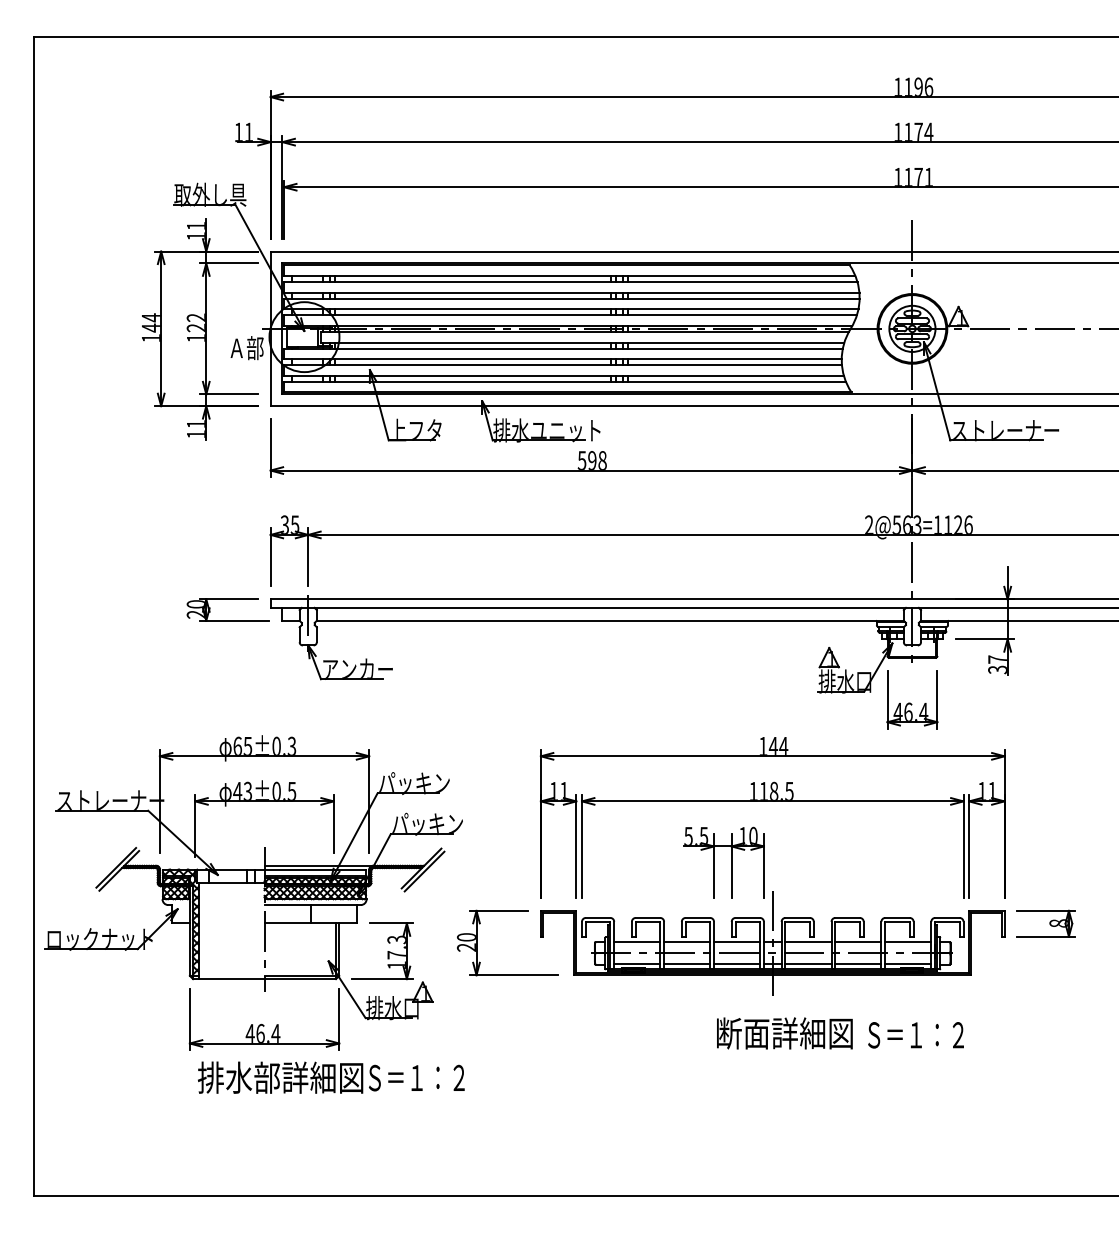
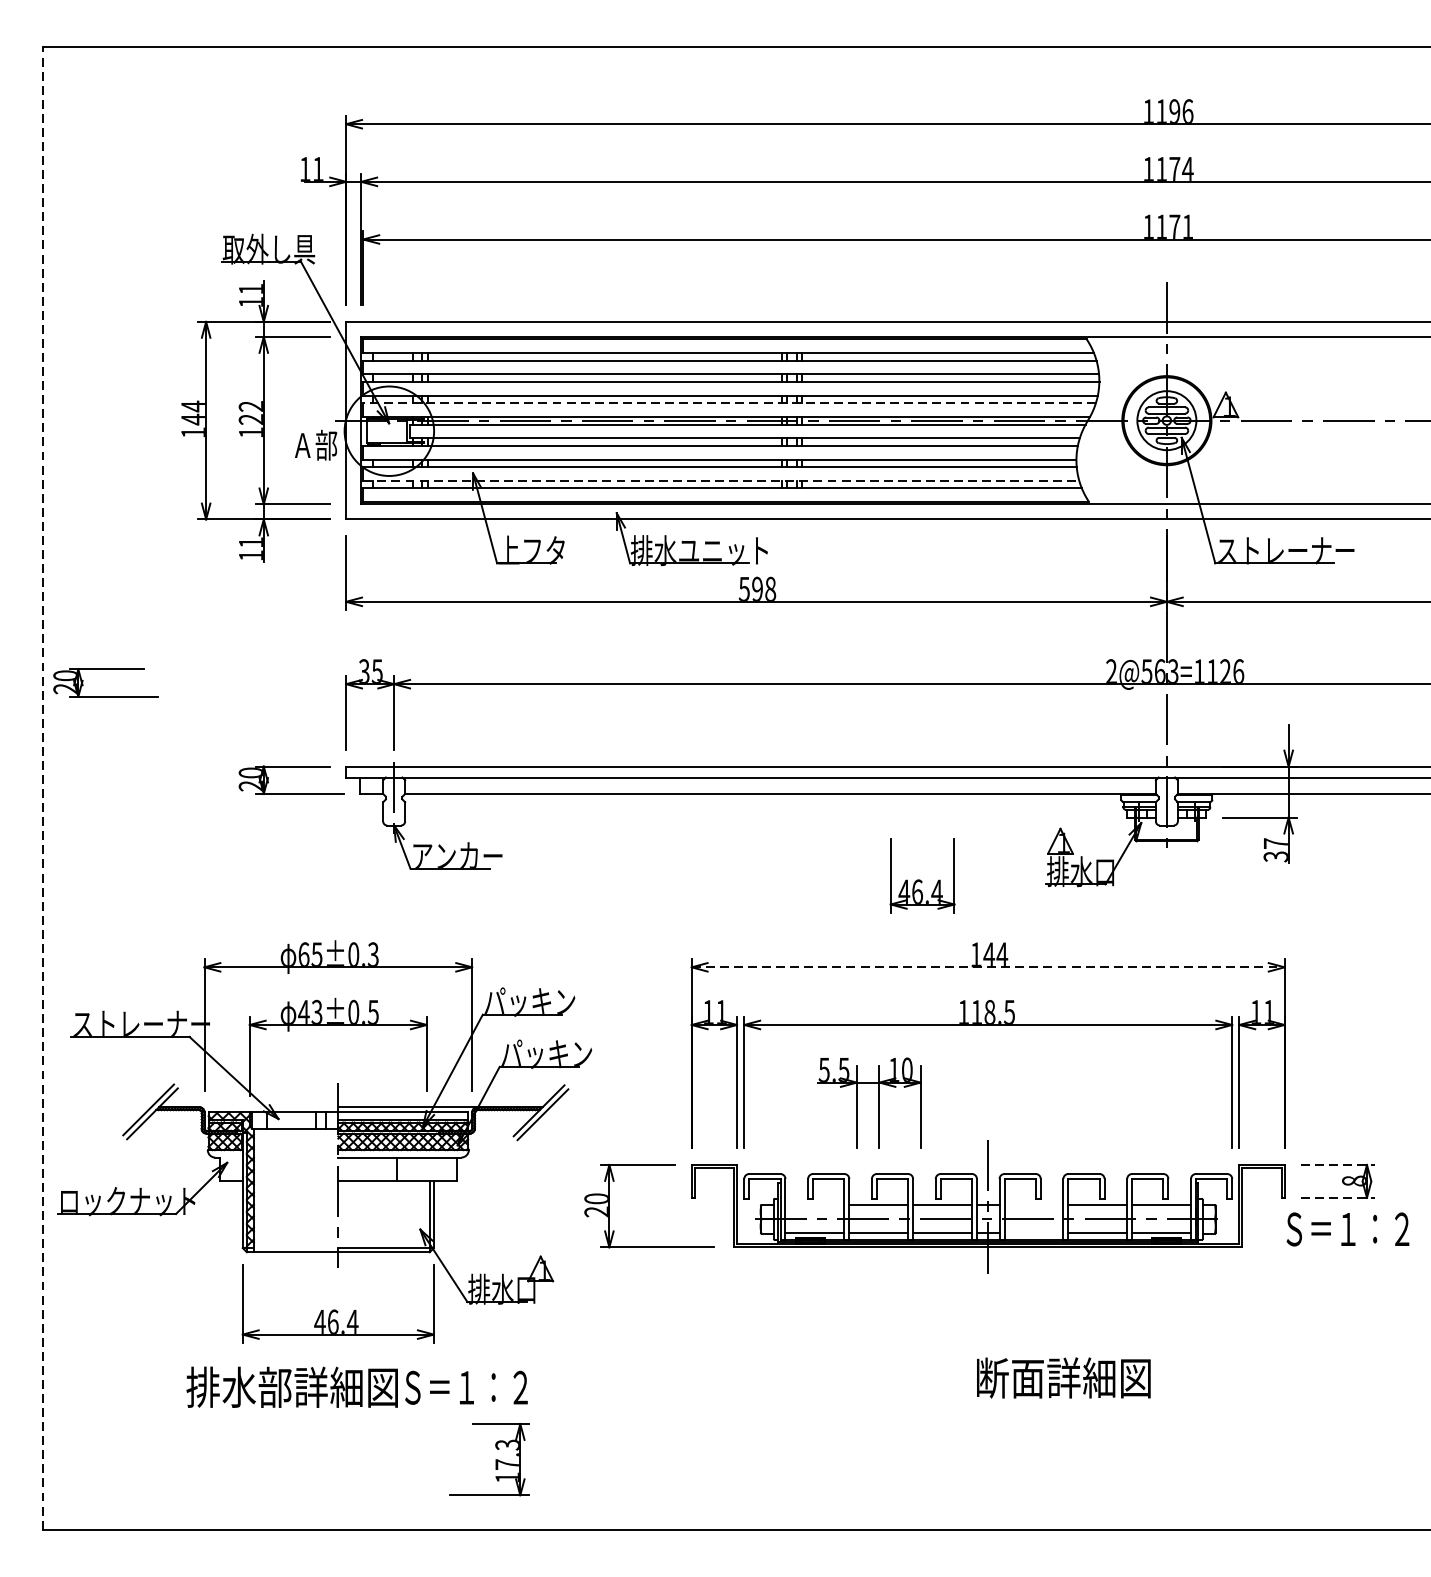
line: (570, 315) -> (729, 403), solid -> dashed
line: (563, 375) -> (720, 480), solid -> dashed
part: (82, 523) -> (105, 669), added
line: (33, 616) -> (42, 788), solid -> dashed
part: (912, 699) -> (922, 875), moved
line: (772, 756) -> (987, 967), solid -> dashed
part: (731, 862) -> (879, 1103), moved
line: (1046, 910) -> (1338, 1164), solid -> dashed
line: (1046, 936) -> (1338, 1197), solid -> dashed
line: (637, 942) -> (815, 1205), removed
line: (808, 942) -> (1033, 1205), removed
part: (382, 951) -> (489, 1459), moved
line: (808, 964) -> (1033, 1233), removed
text: (784, 1033) -> (1063, 1378), moved
text: (915, 1035) -> (1347, 1229), moved
text: (331, 1077) -> (357, 1387), moved

